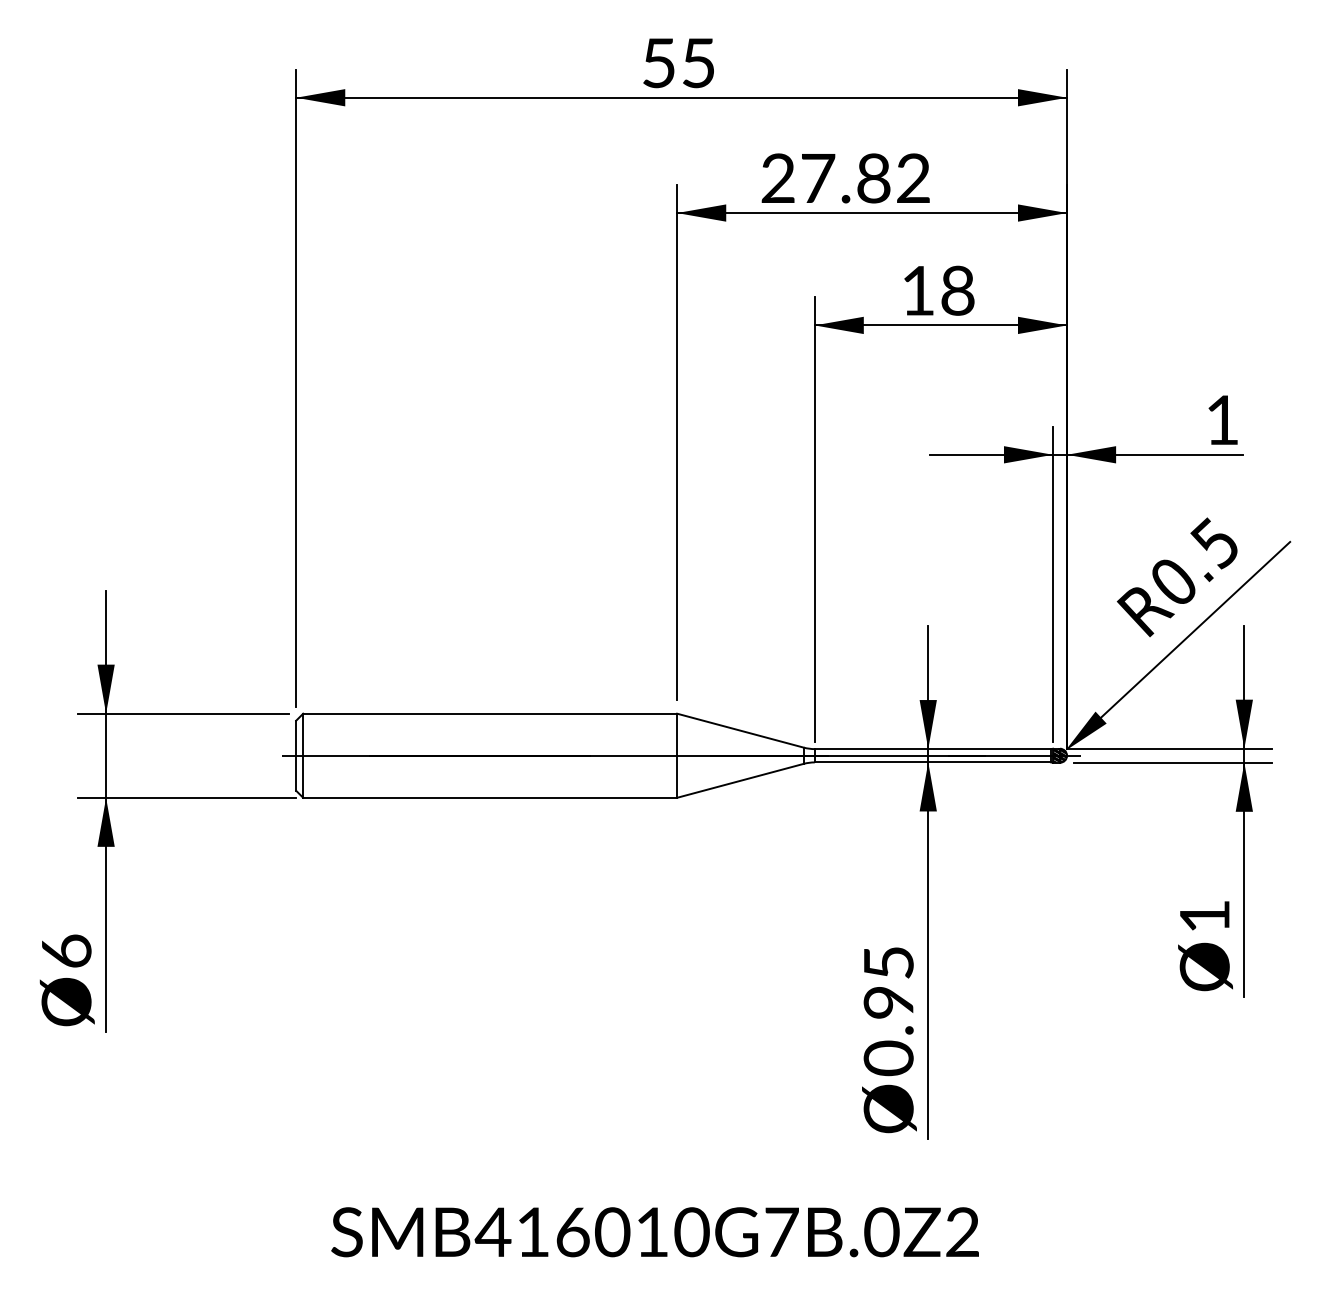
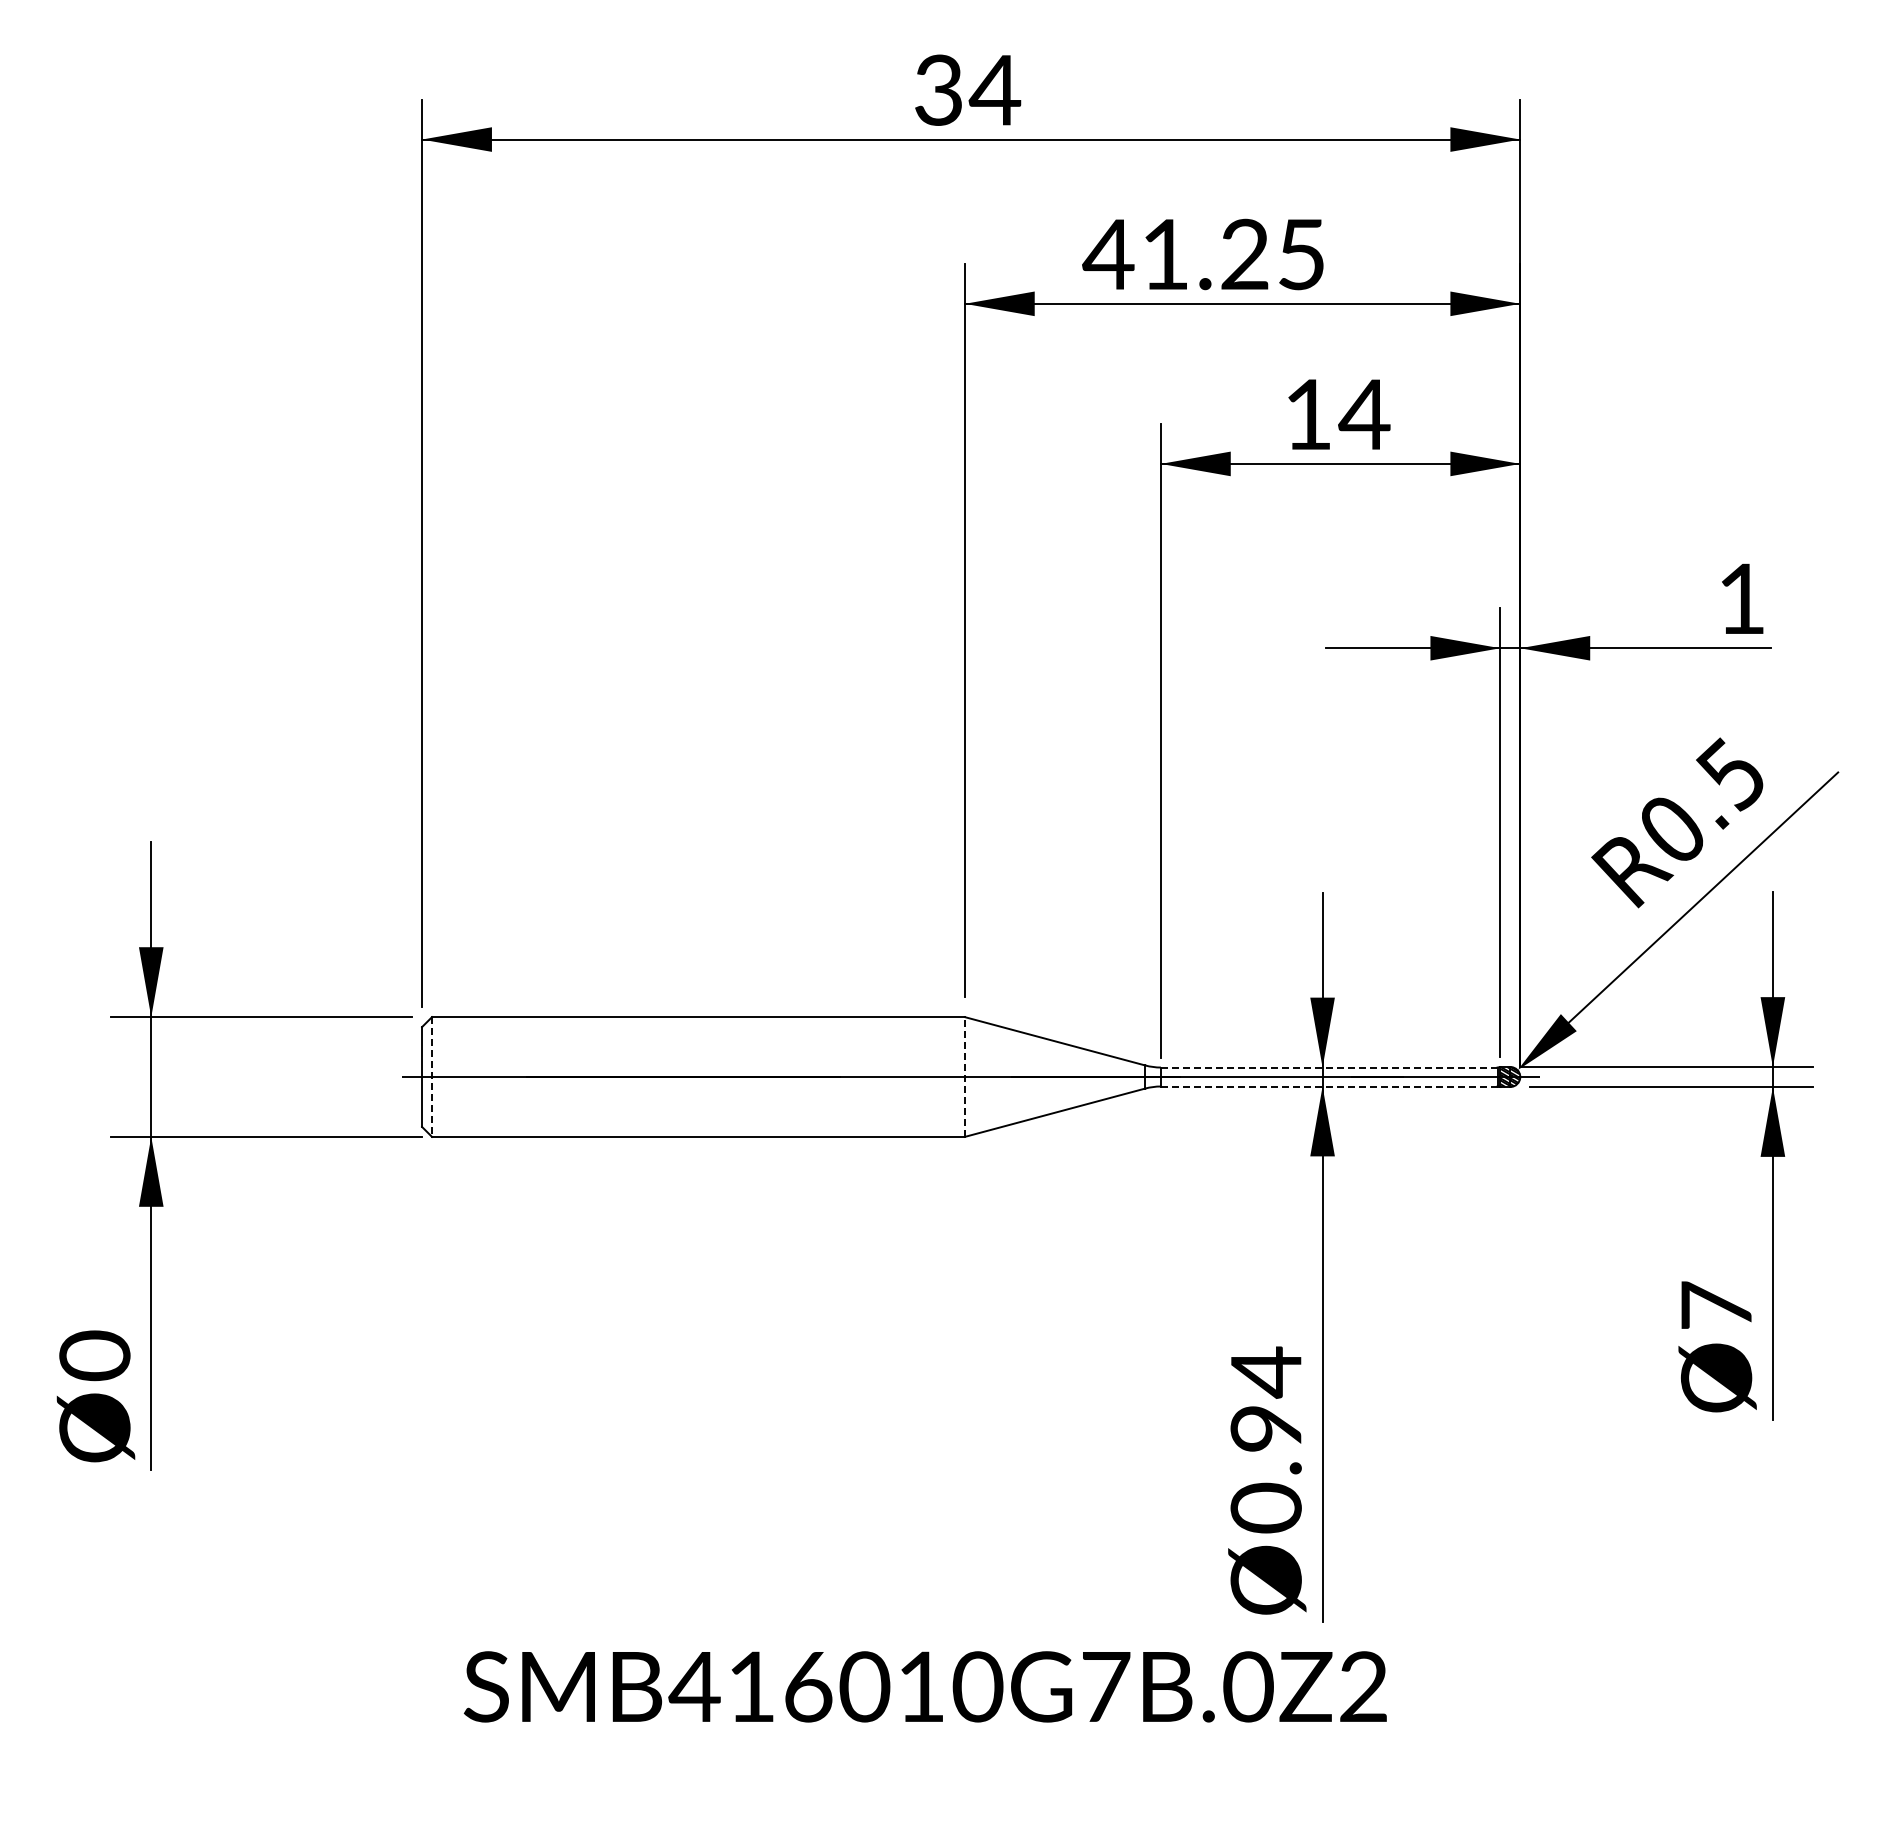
text: (679, 62) -> (968, 89), 55 -> 34
text: (844, 178) -> (1203, 254), 27.82 -> 41.25
text: (957, 290) -> (1364, 414), 18 -> 14
line: (933, 749) -> (1329, 1067), solid -> dashed
line: (303, 756) -> (432, 1077), solid -> dashed
line: (676, 756) -> (964, 1077), solid -> dashed
line: (933, 762) -> (1329, 1086), solid -> dashed
text: (1204, 915) -> (1716, 1304), 1 -> 7
text: (66, 951) -> (94, 1355), 6 -> 0
text: (888, 963) -> (1266, 1372), 0.95 -> 0.94
text: (654, 1231) -> (924, 1686), moved

